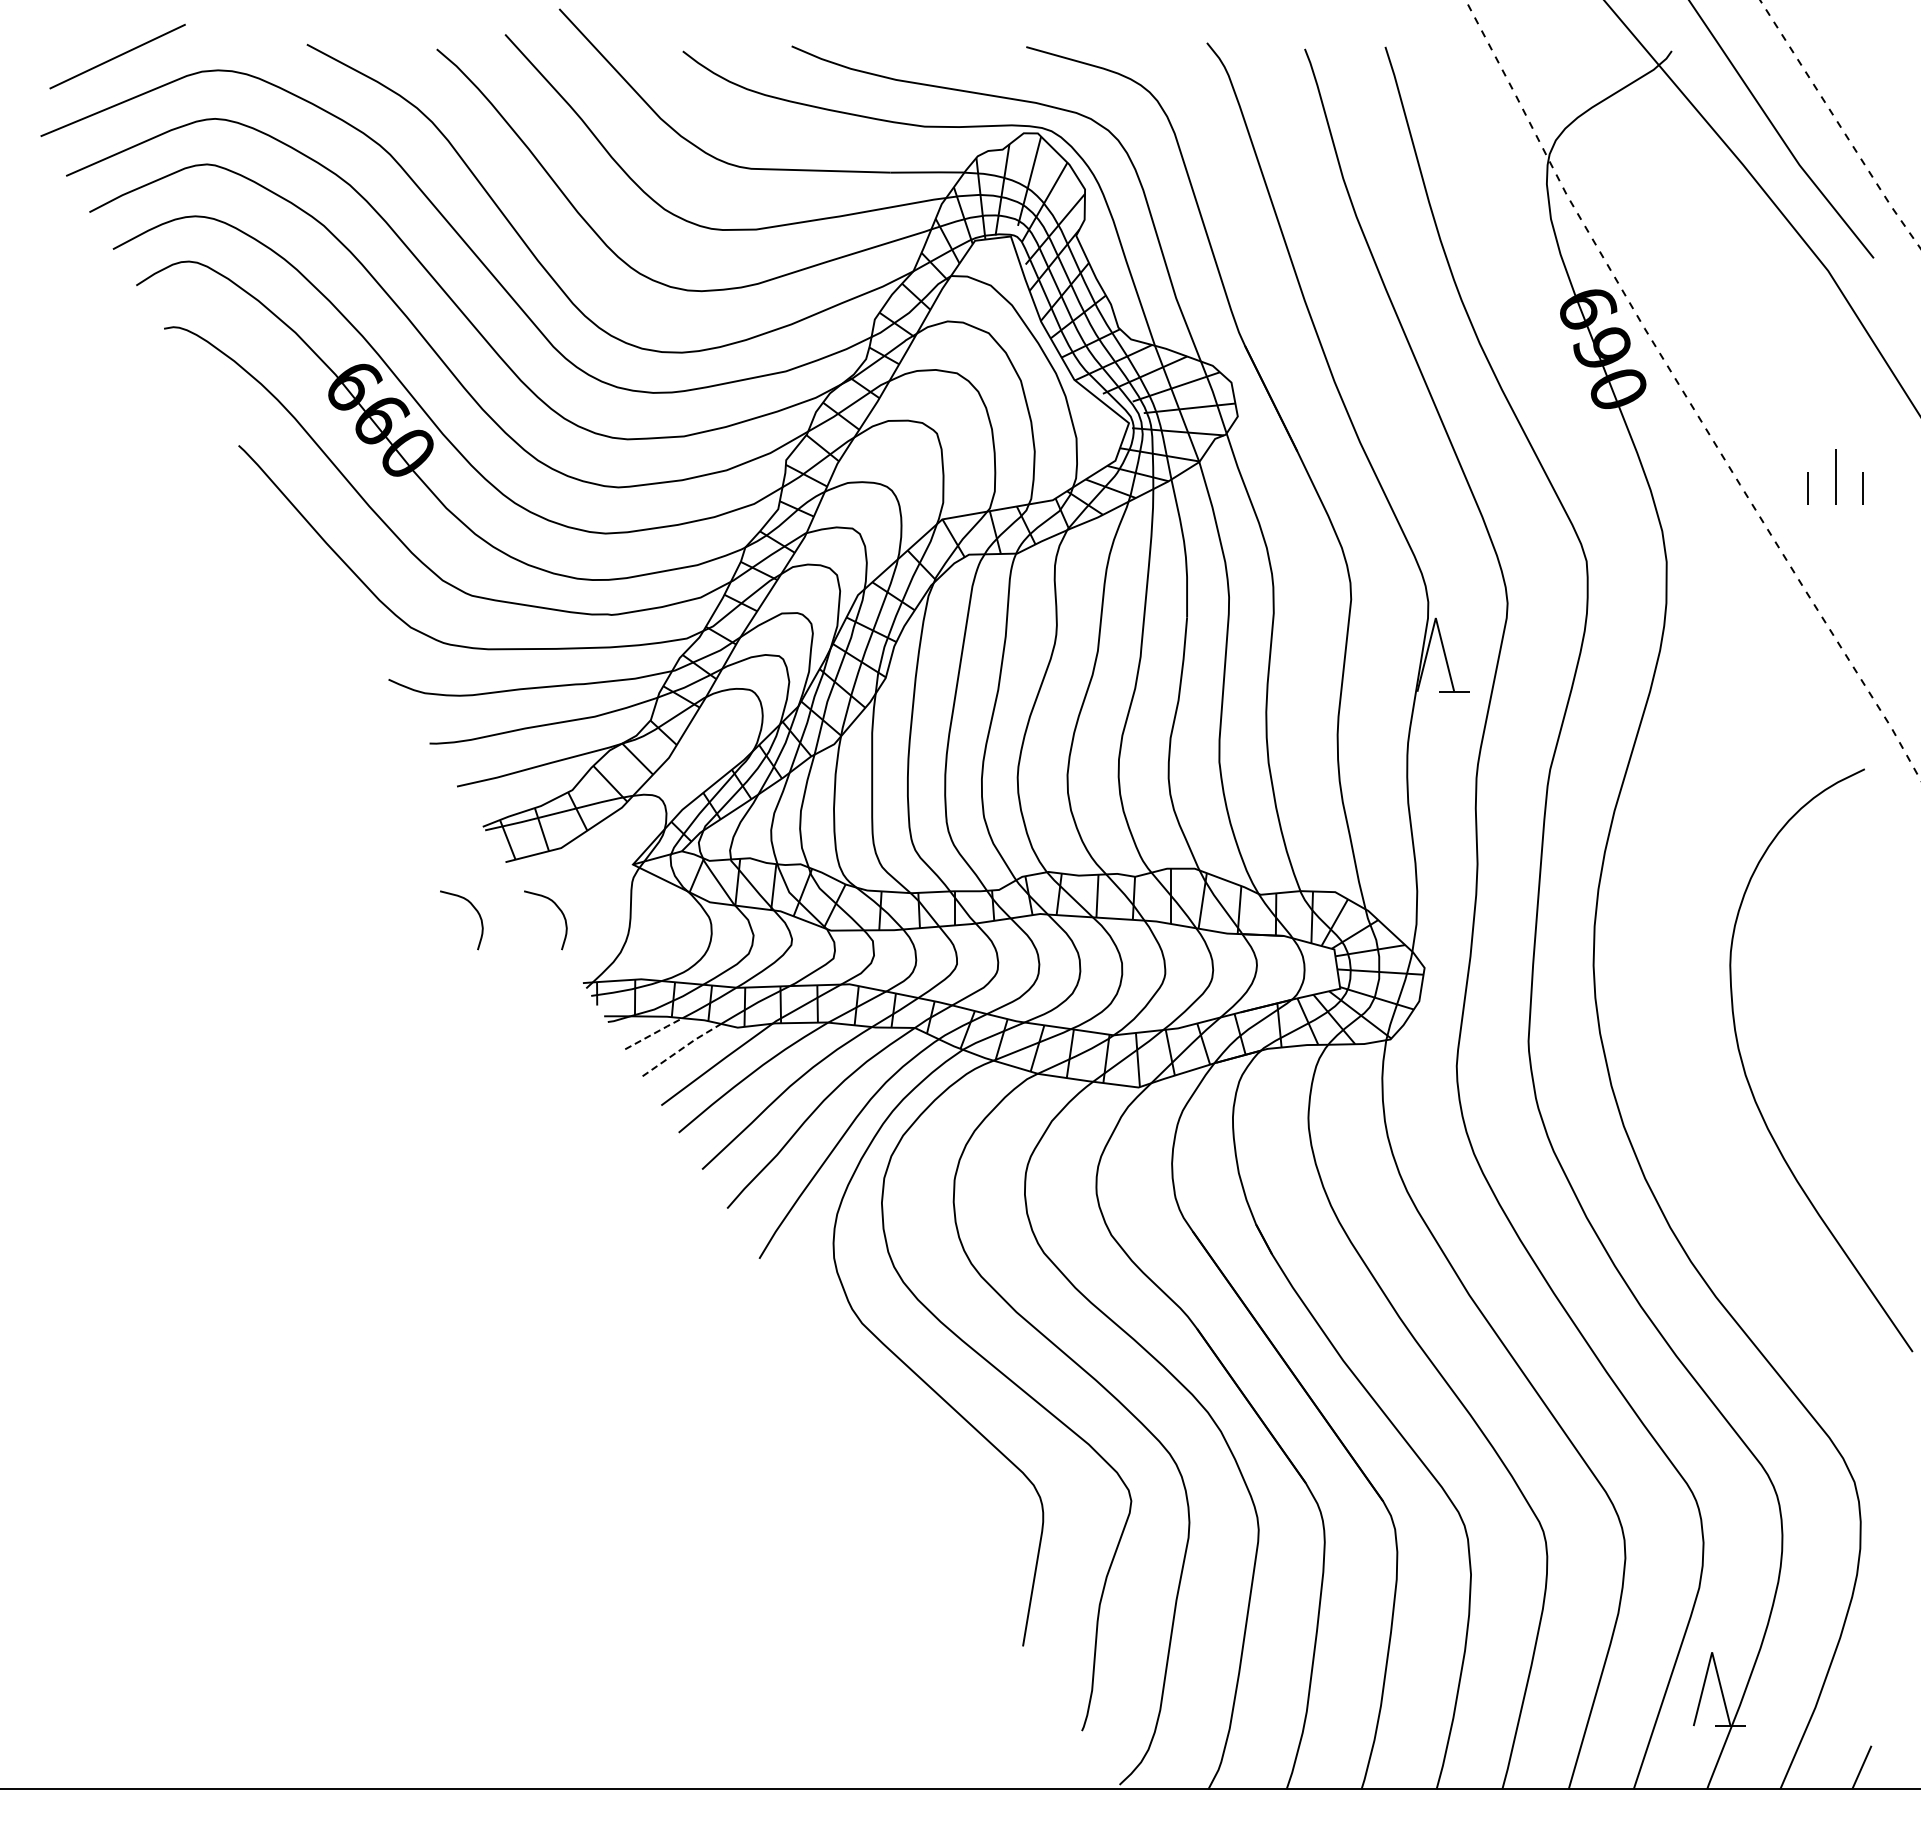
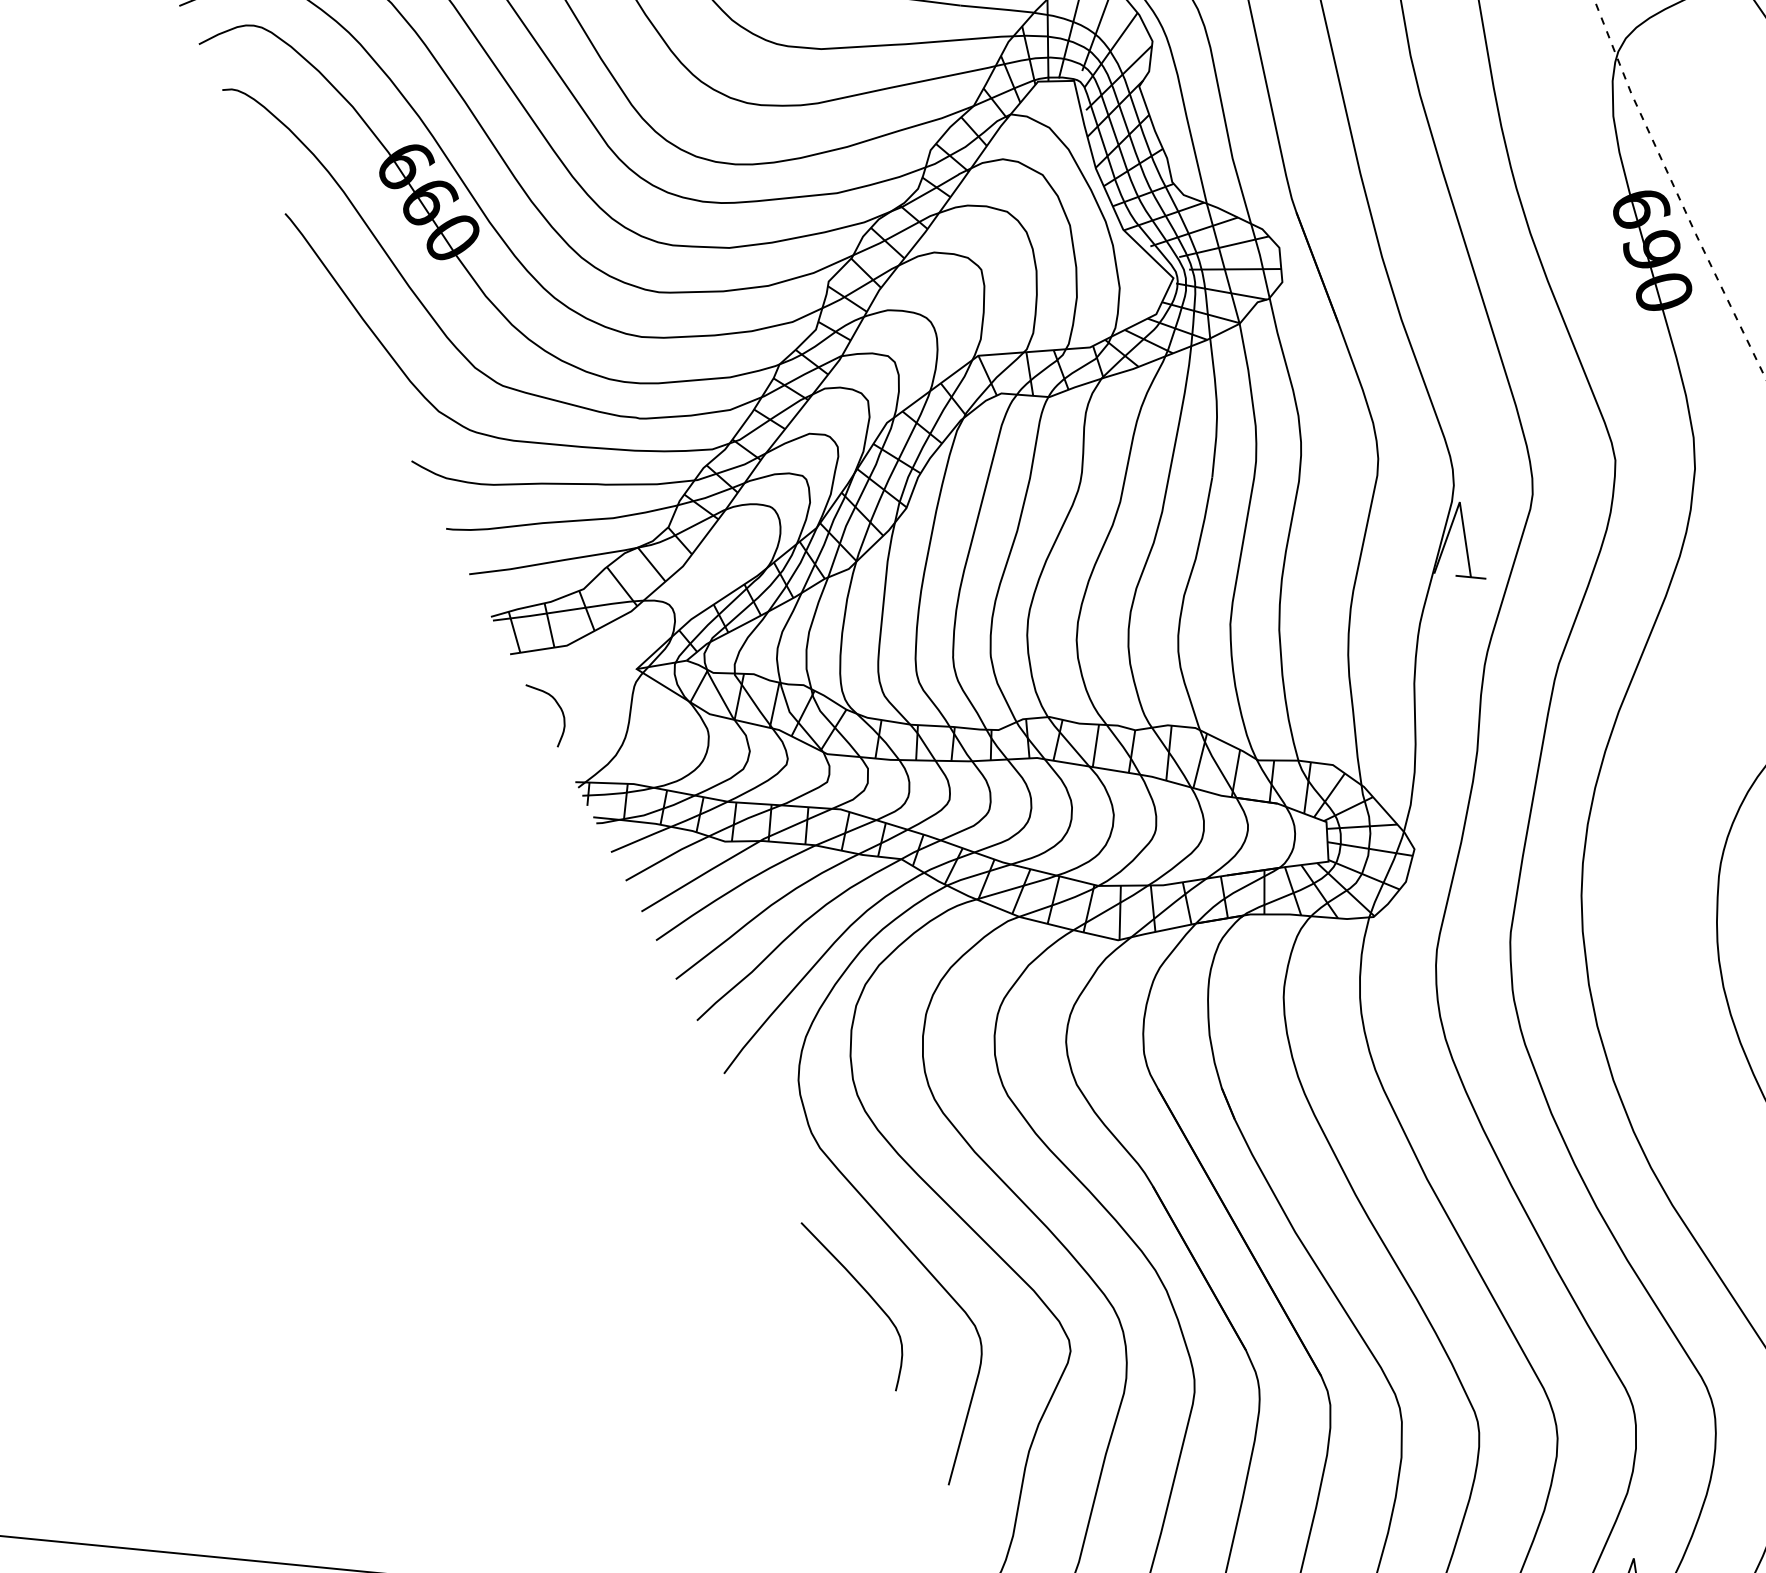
curve: (474, 909) -> (474, 698), removed
line: (654, 1033) -> (641, 839), dashed -> solid
line: (682, 1048) -> (668, 856), dashed -> solid
curve: (922, 1463) -> (866, 1293), added

